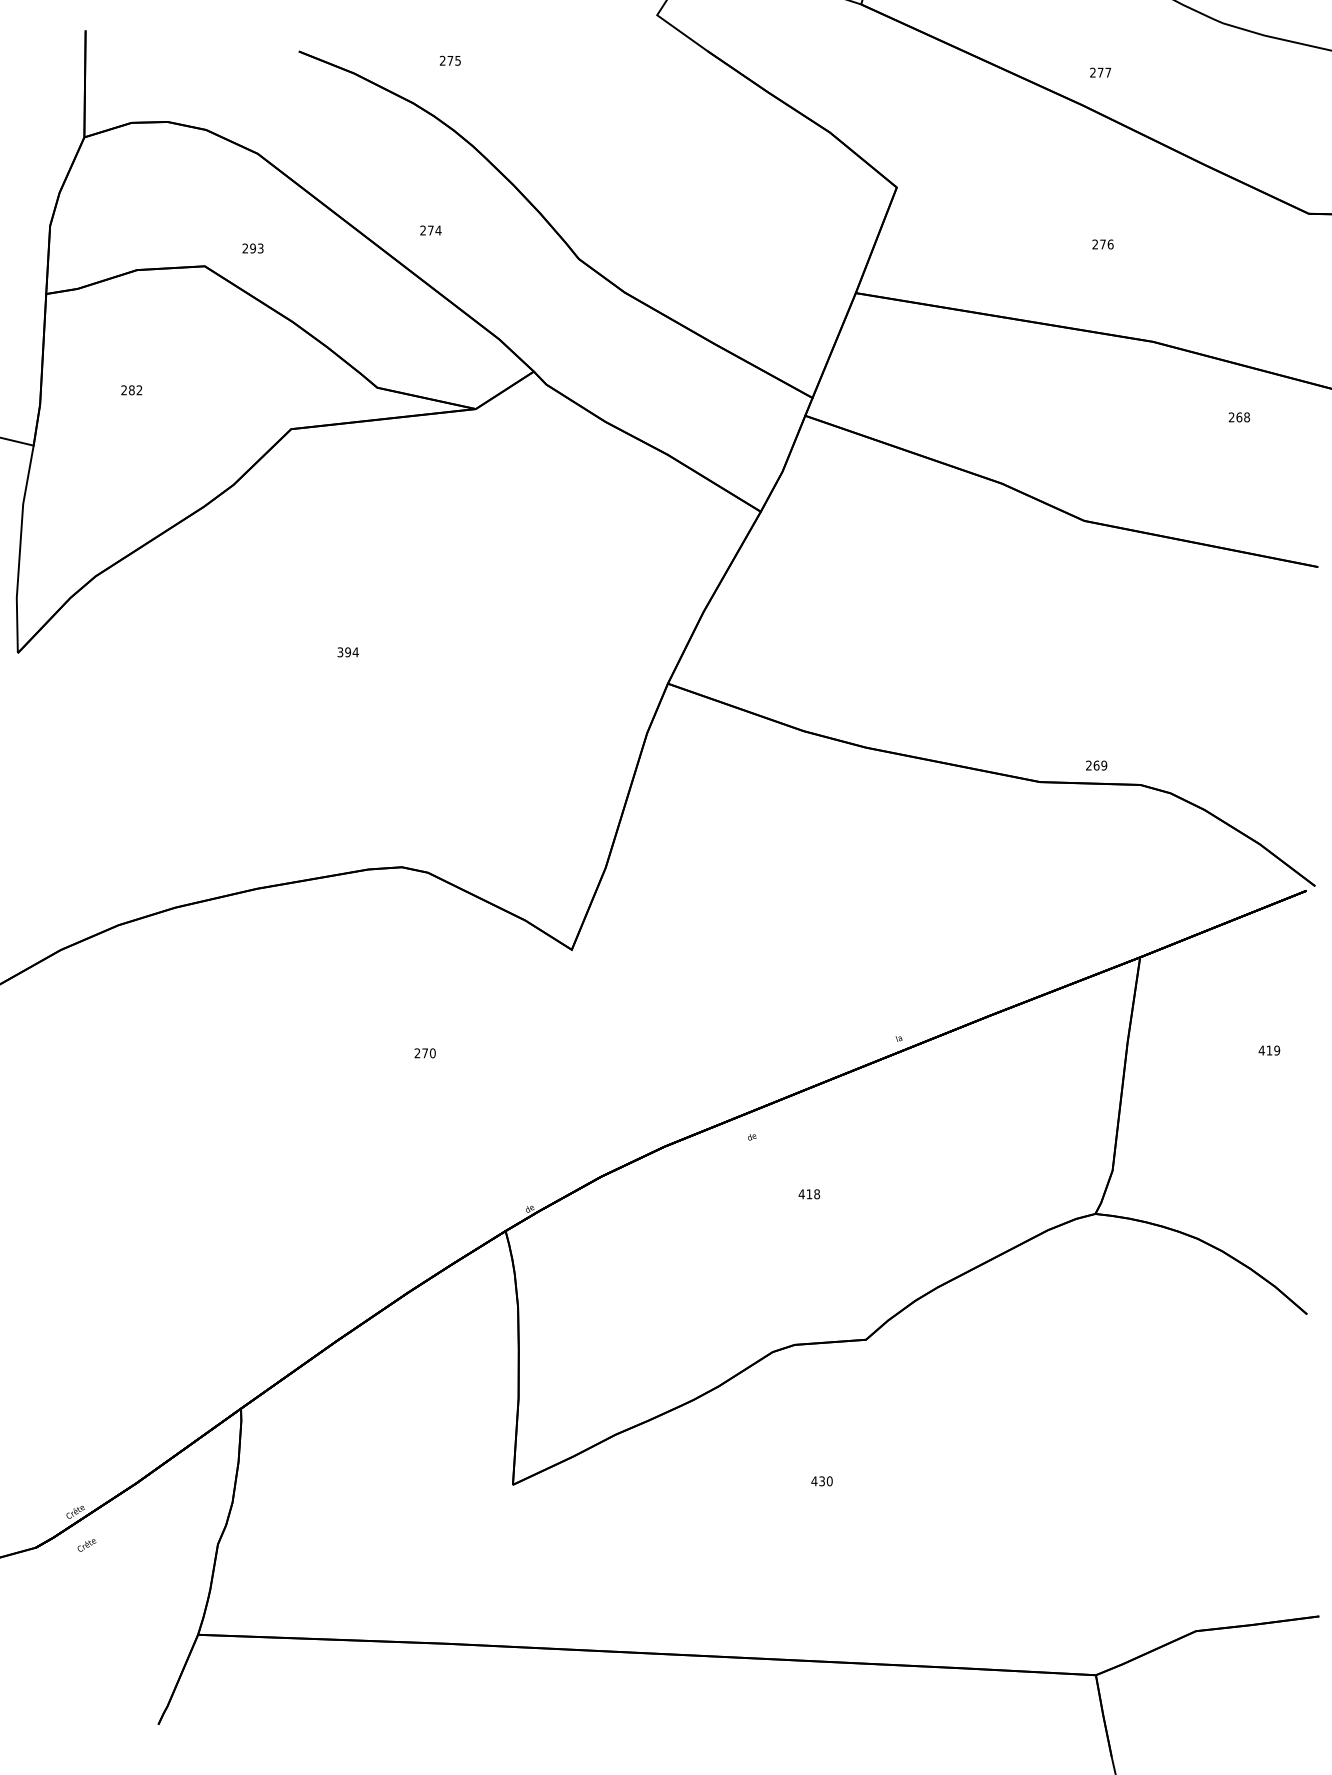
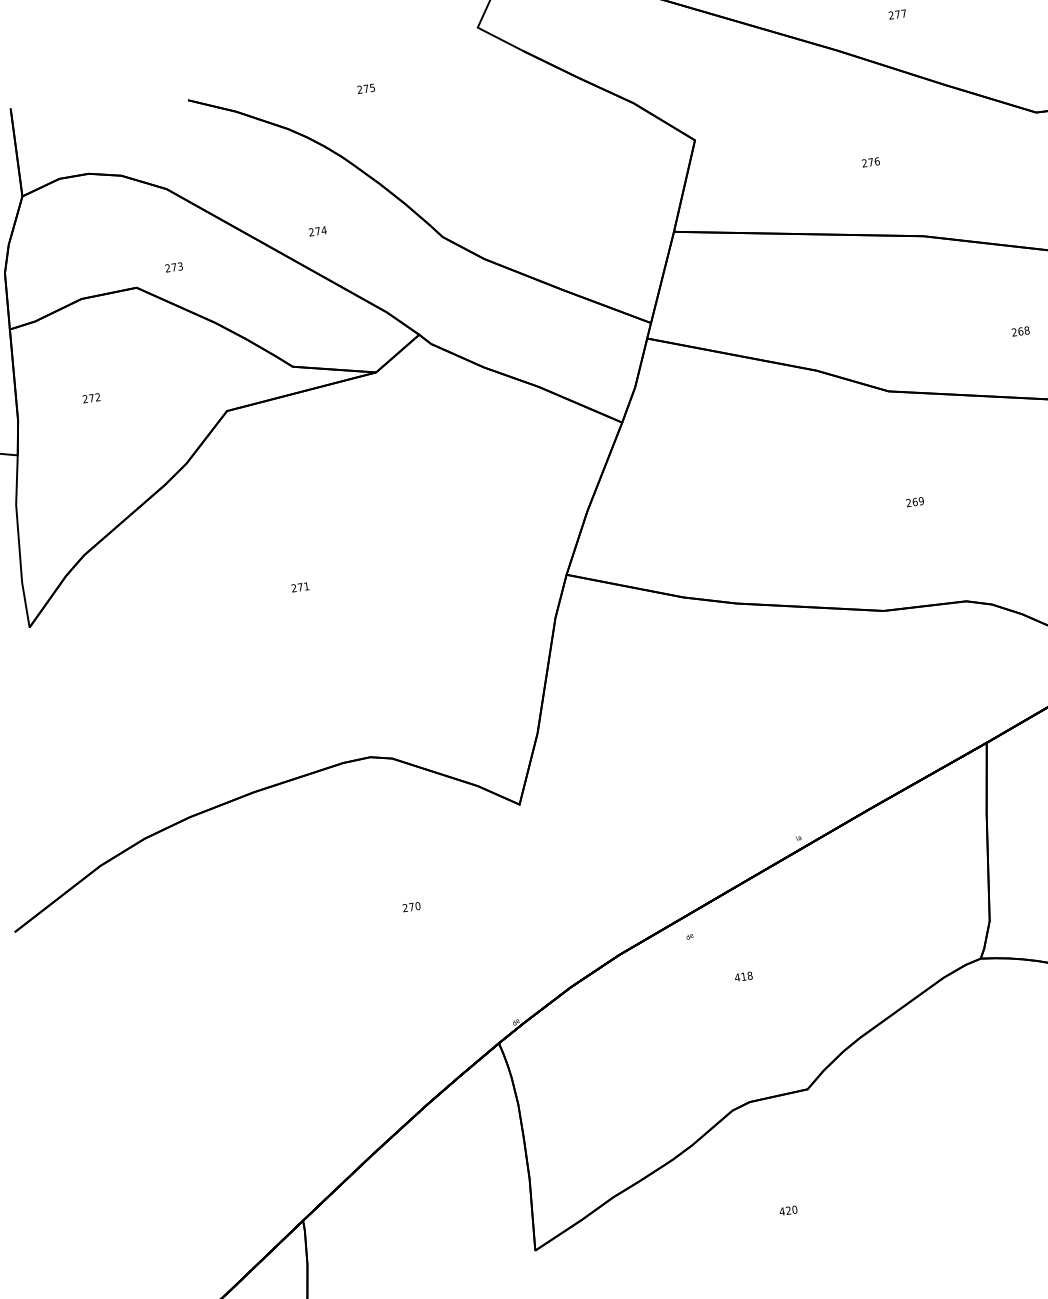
text: (450, 60) -> (366, 88), moved
text: (1100, 72) -> (897, 14), moved
text: (252, 248) -> (173, 267), 293 -> 273
text: (131, 390) -> (91, 398), 282 -> 272
text: (1238, 417) -> (1020, 331), moved
text: (347, 652) -> (299, 587), 394 -> 271
text: (1096, 765) -> (915, 501), moved
text: (821, 1481) -> (788, 1210), 430 -> 420

